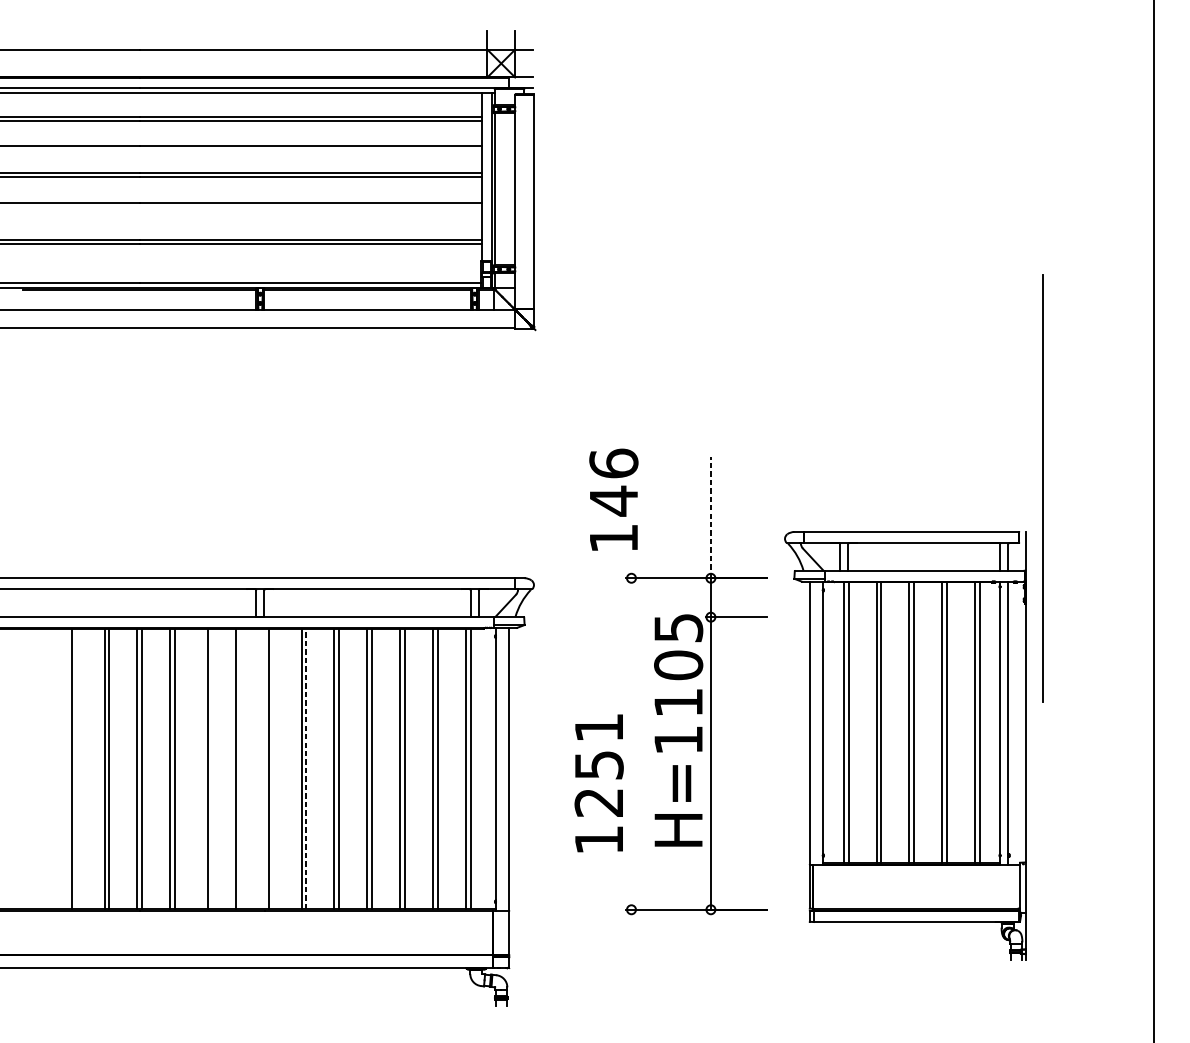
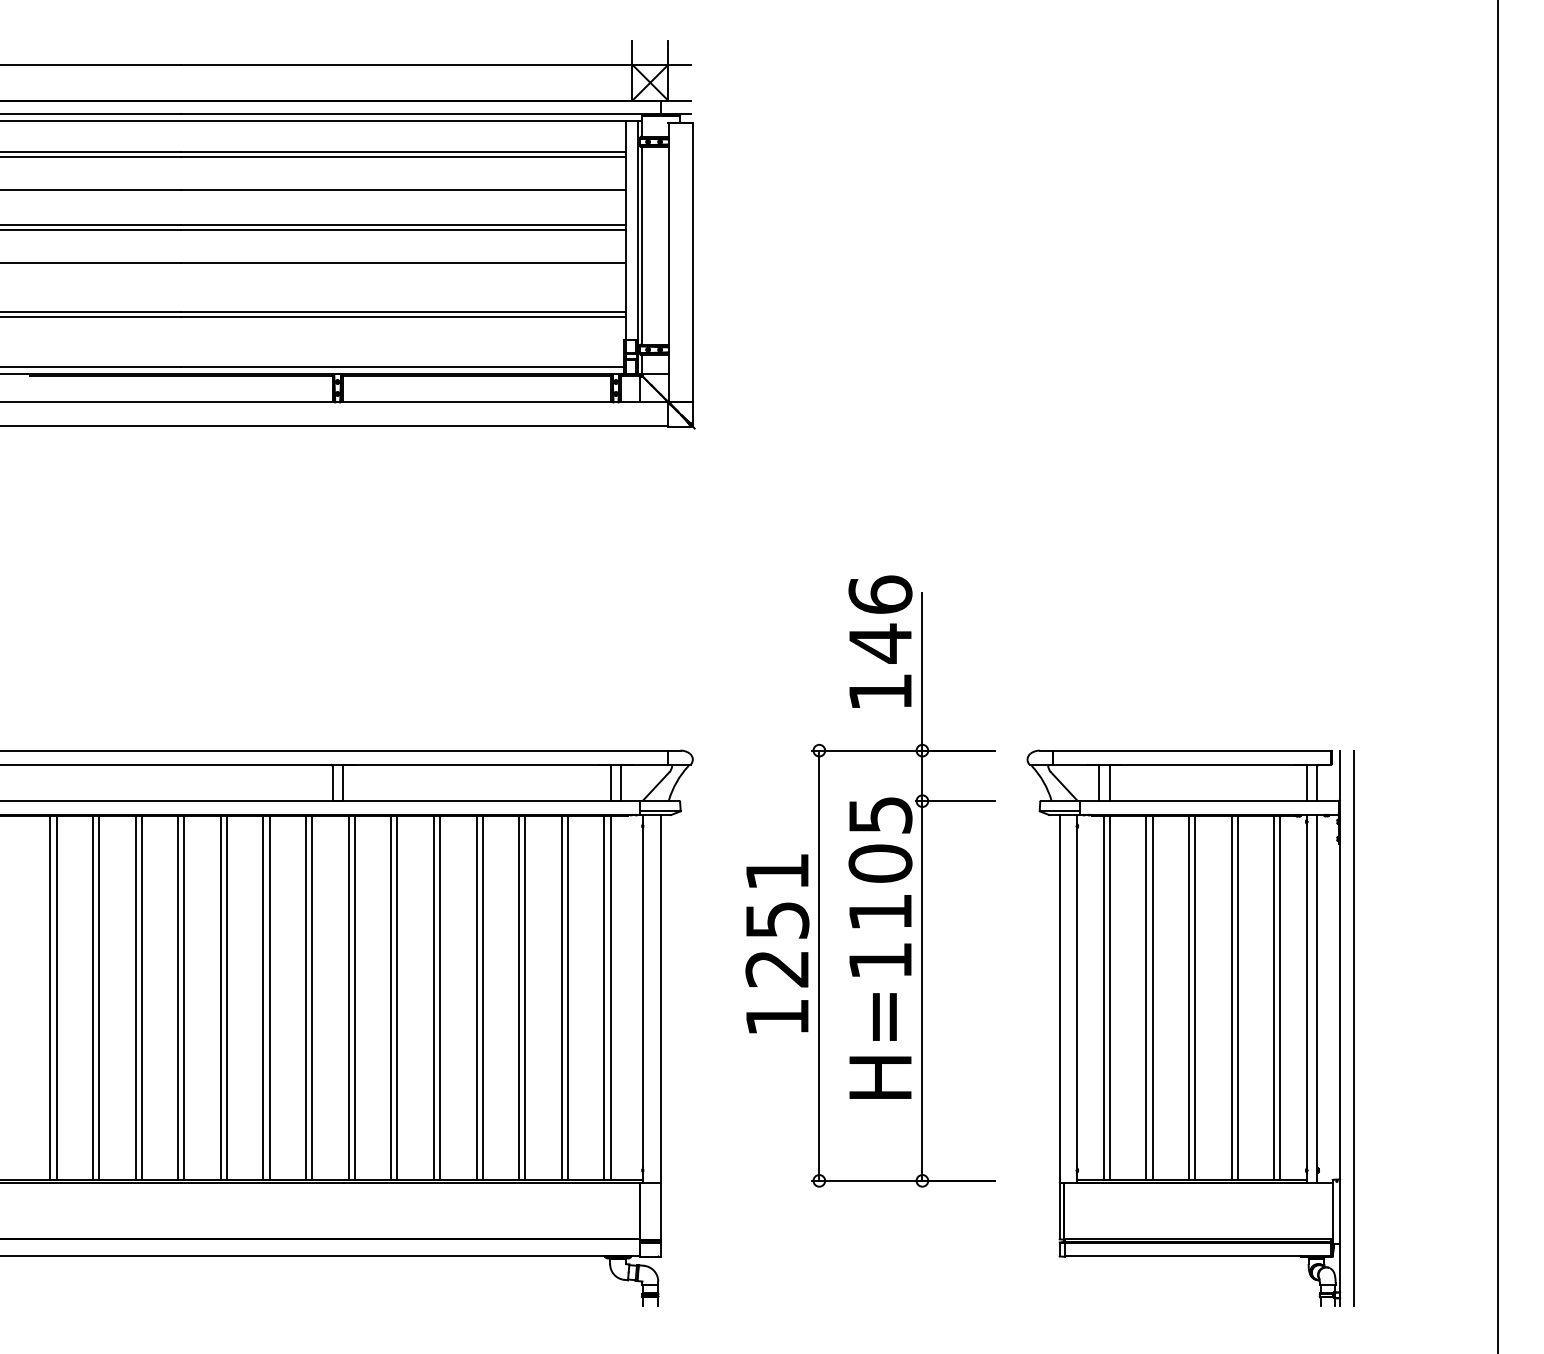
line: (1043, 488) -> (1353, 1028), moved
text: (613, 499) -> (880, 641), moved
line: (710, 517) -> (922, 671), dashed -> solid
line: (631, 743) -> (819, 965), added
part: (905, 745) -> (1183, 1027), moved
line: (39, 768) -> (50, 997), added
line: (43, 768) -> (56, 997), added
line: (76, 768) -> (99, 997), added
line: (203, 768) -> (263, 997), added
line: (240, 768) -> (312, 997), added
line: (273, 768) -> (354, 997), added
line: (306, 768) -> (397, 997), dashed -> solid
text: (599, 783) -> (777, 943), moved

